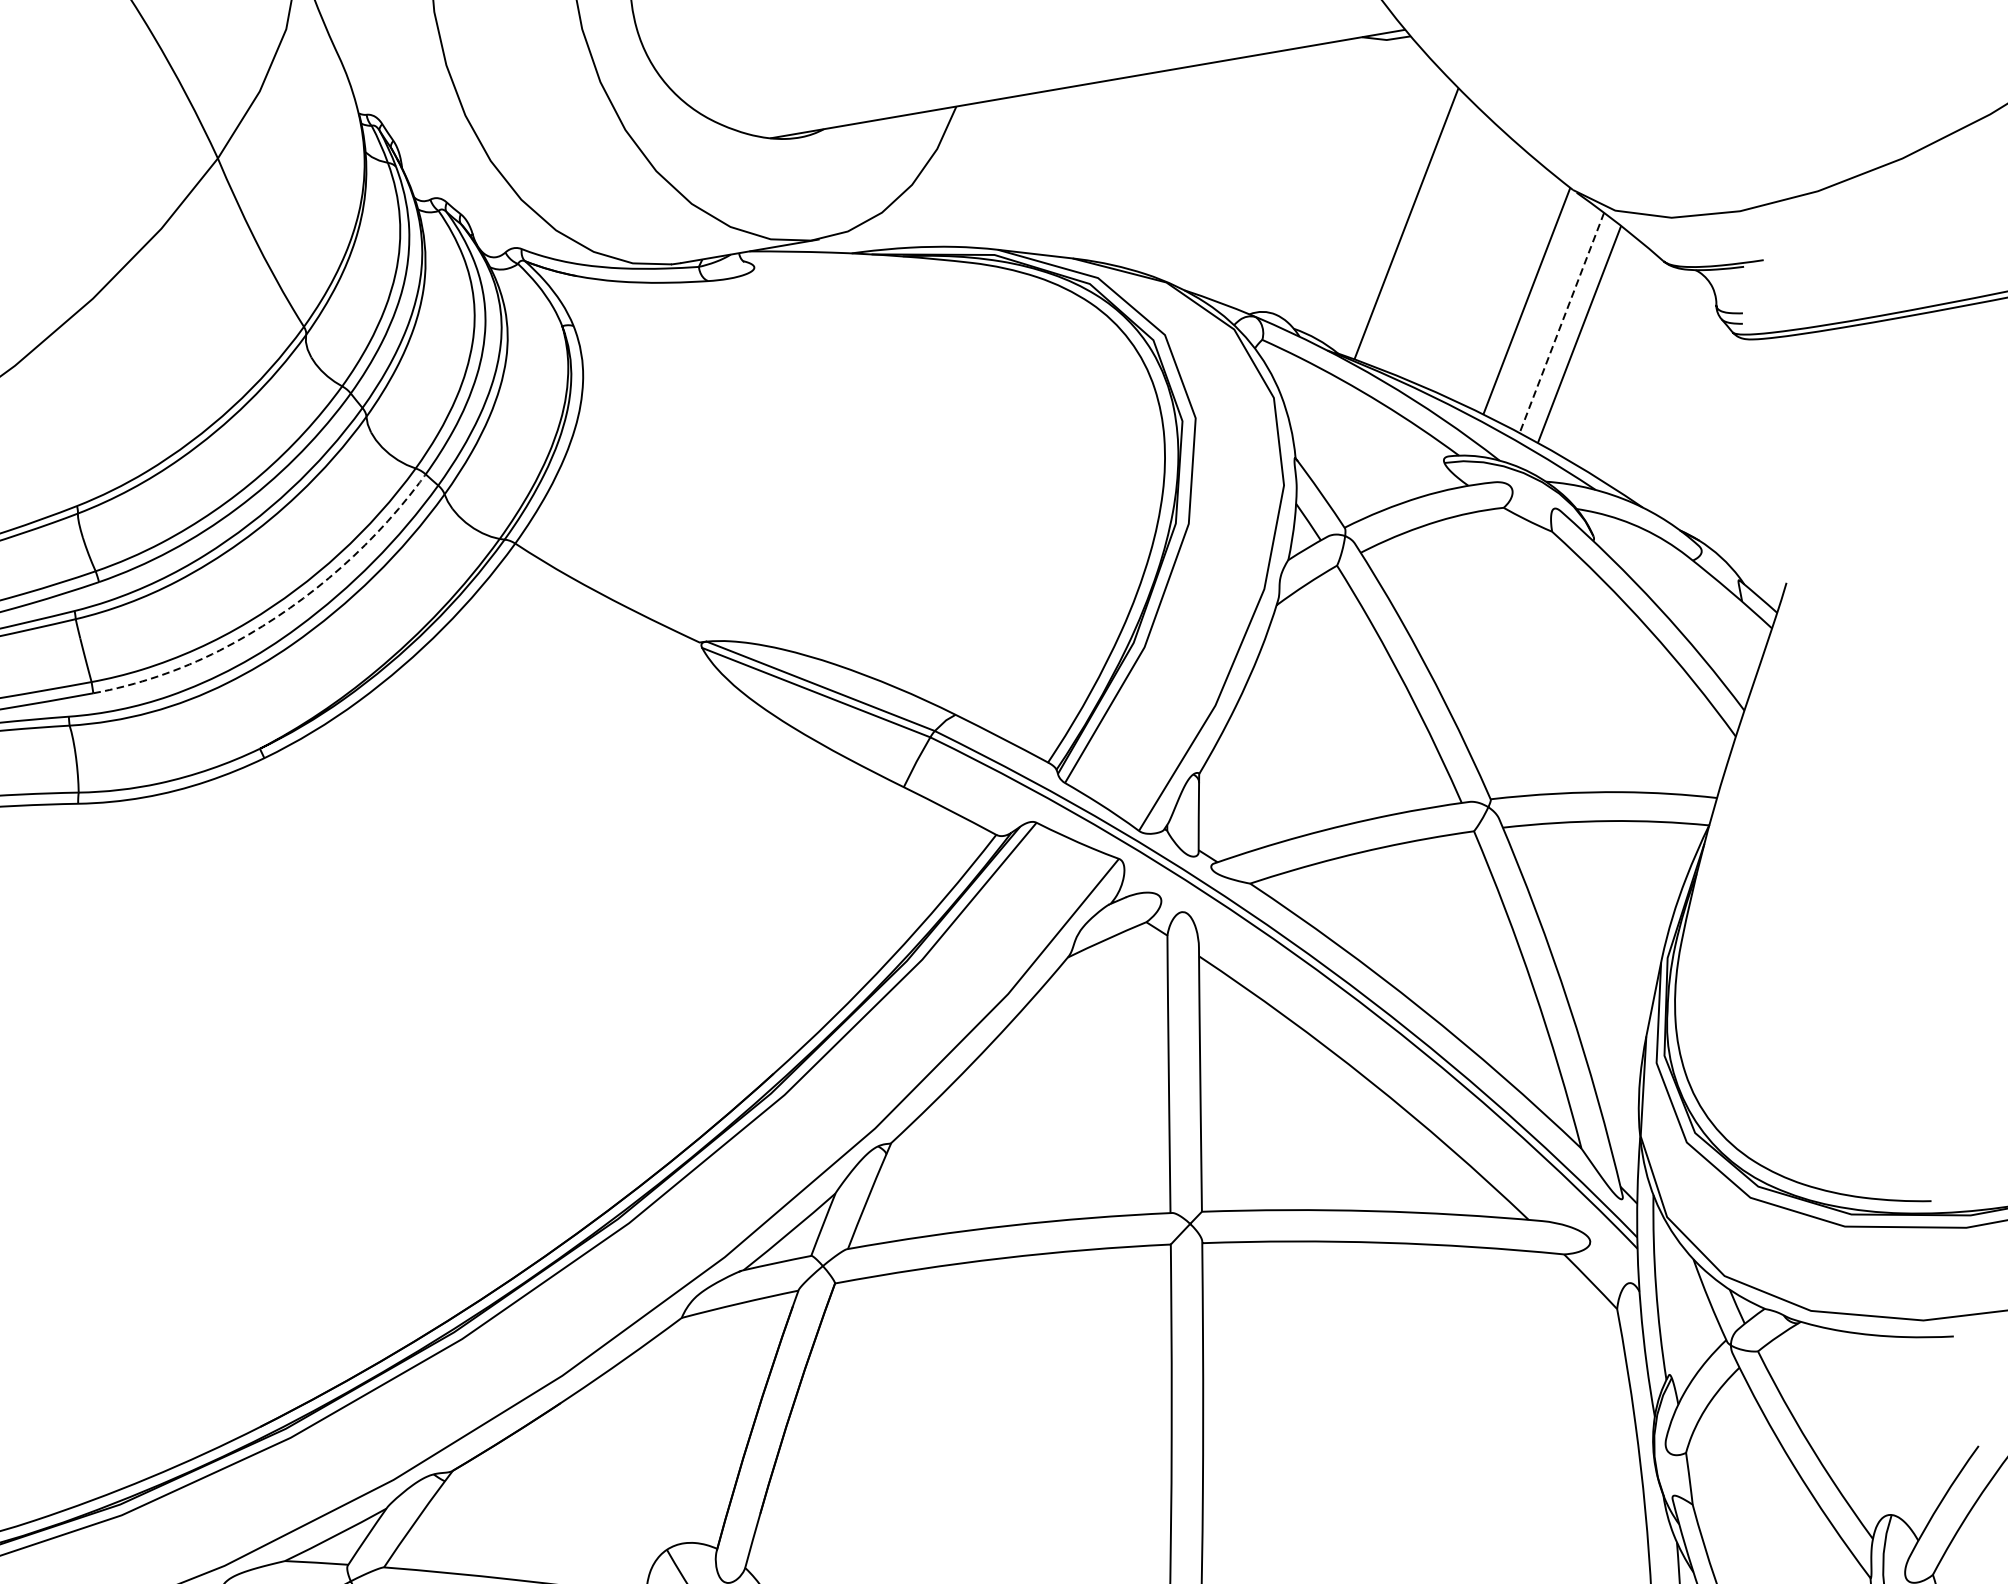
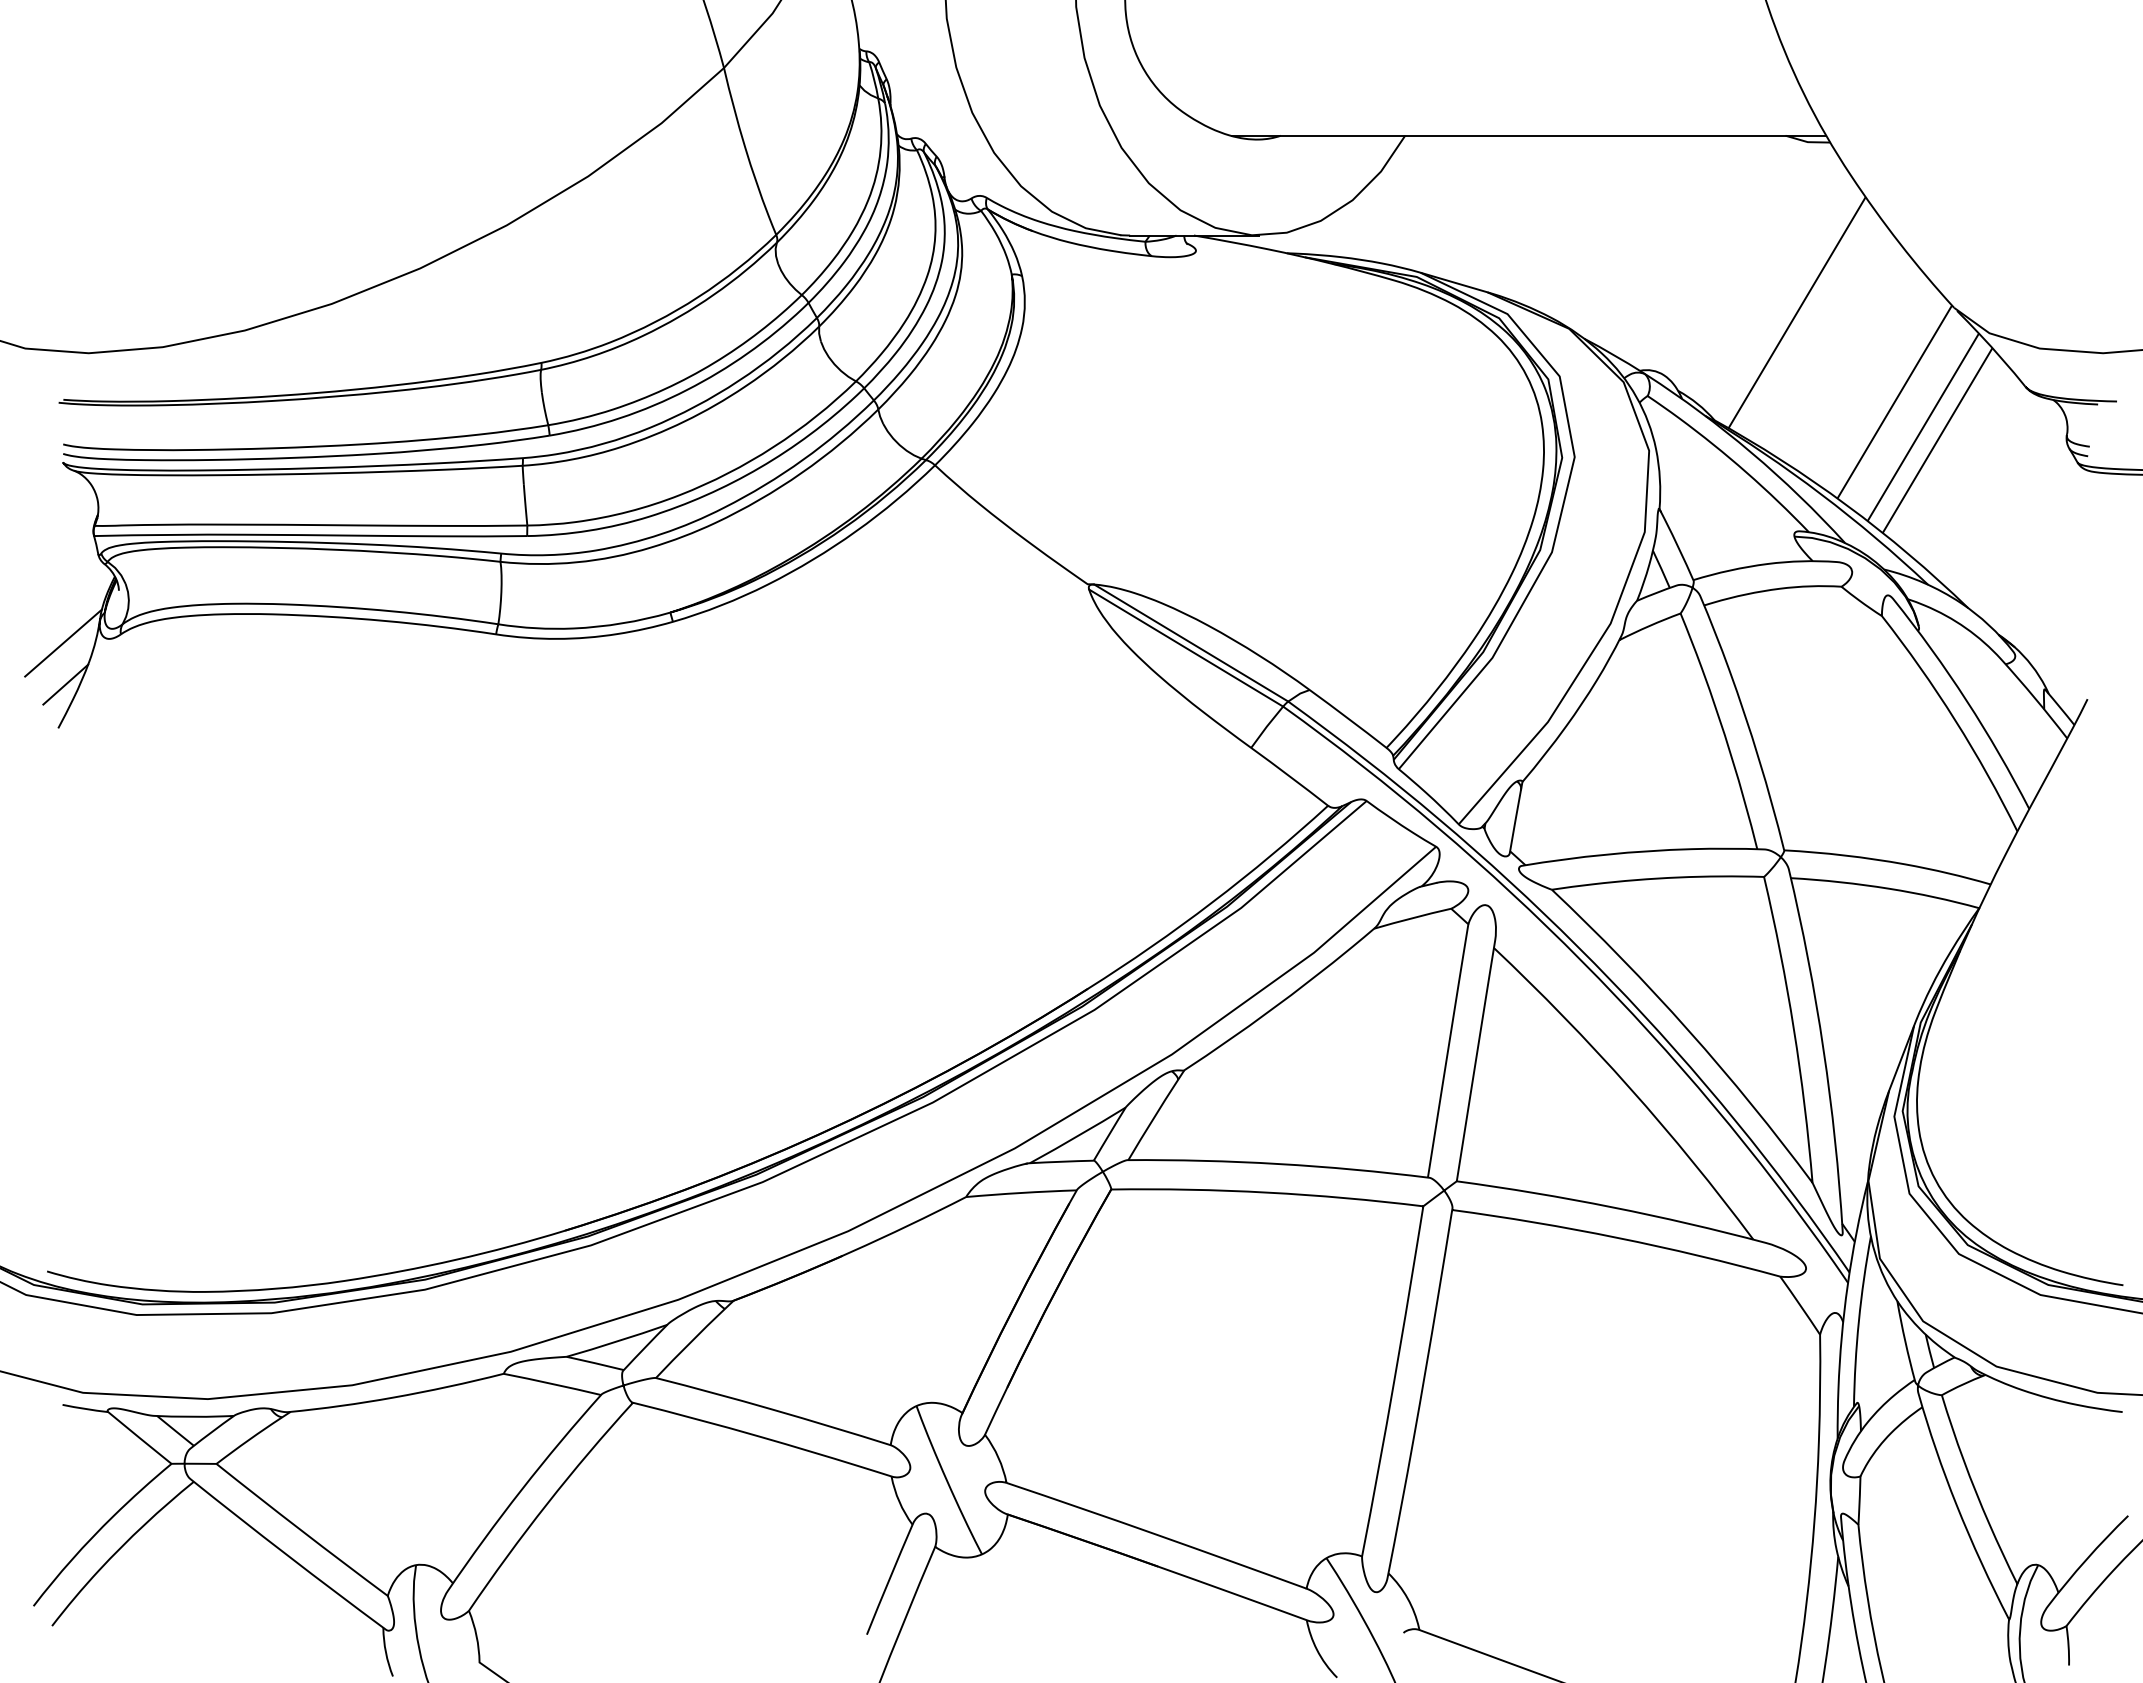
line: (1562, 323) -> (1923, 427), dashed -> solid
line: (282, 613) -> (712, 492), dashed -> solid

